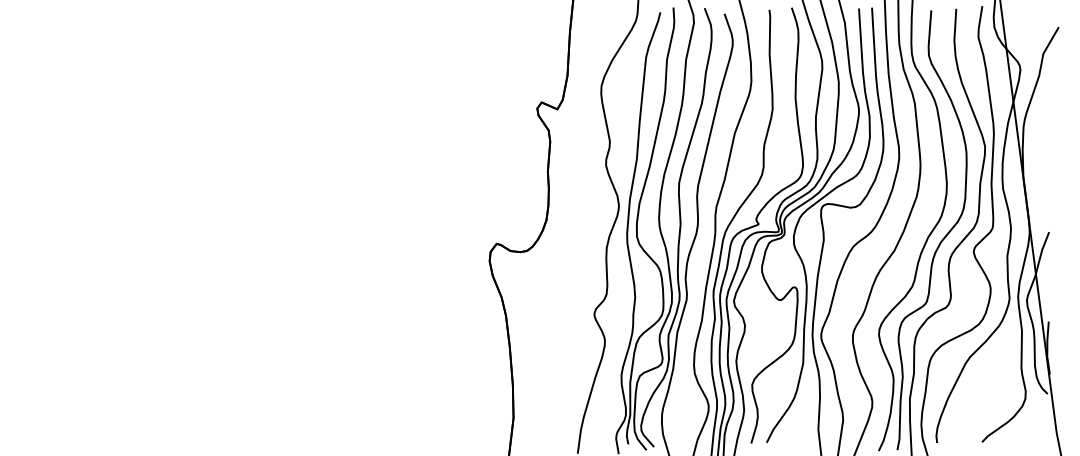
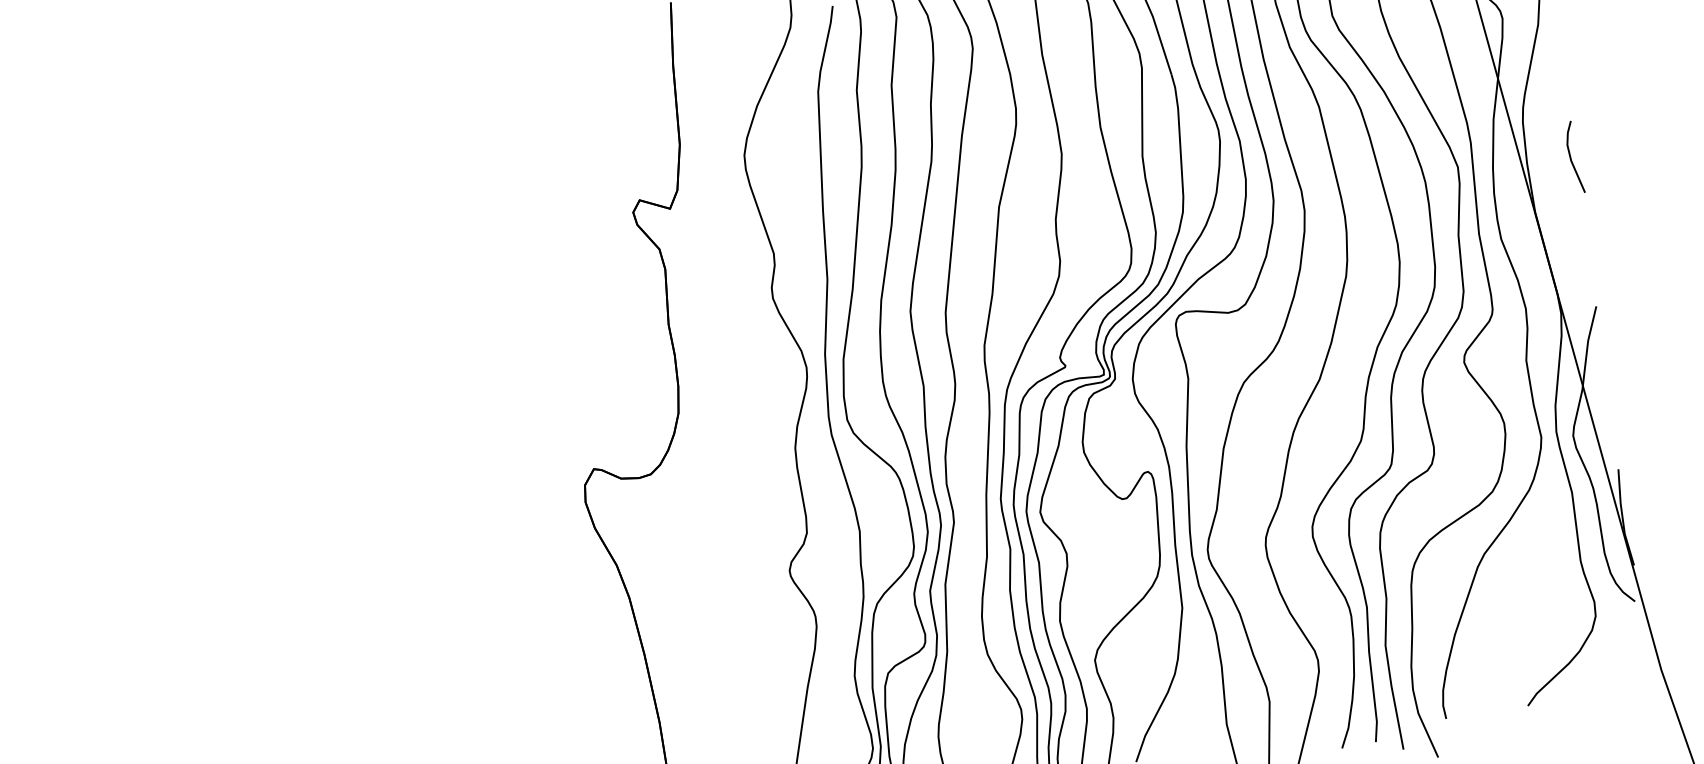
line: (1047, 149) -> (1572, 156), added

